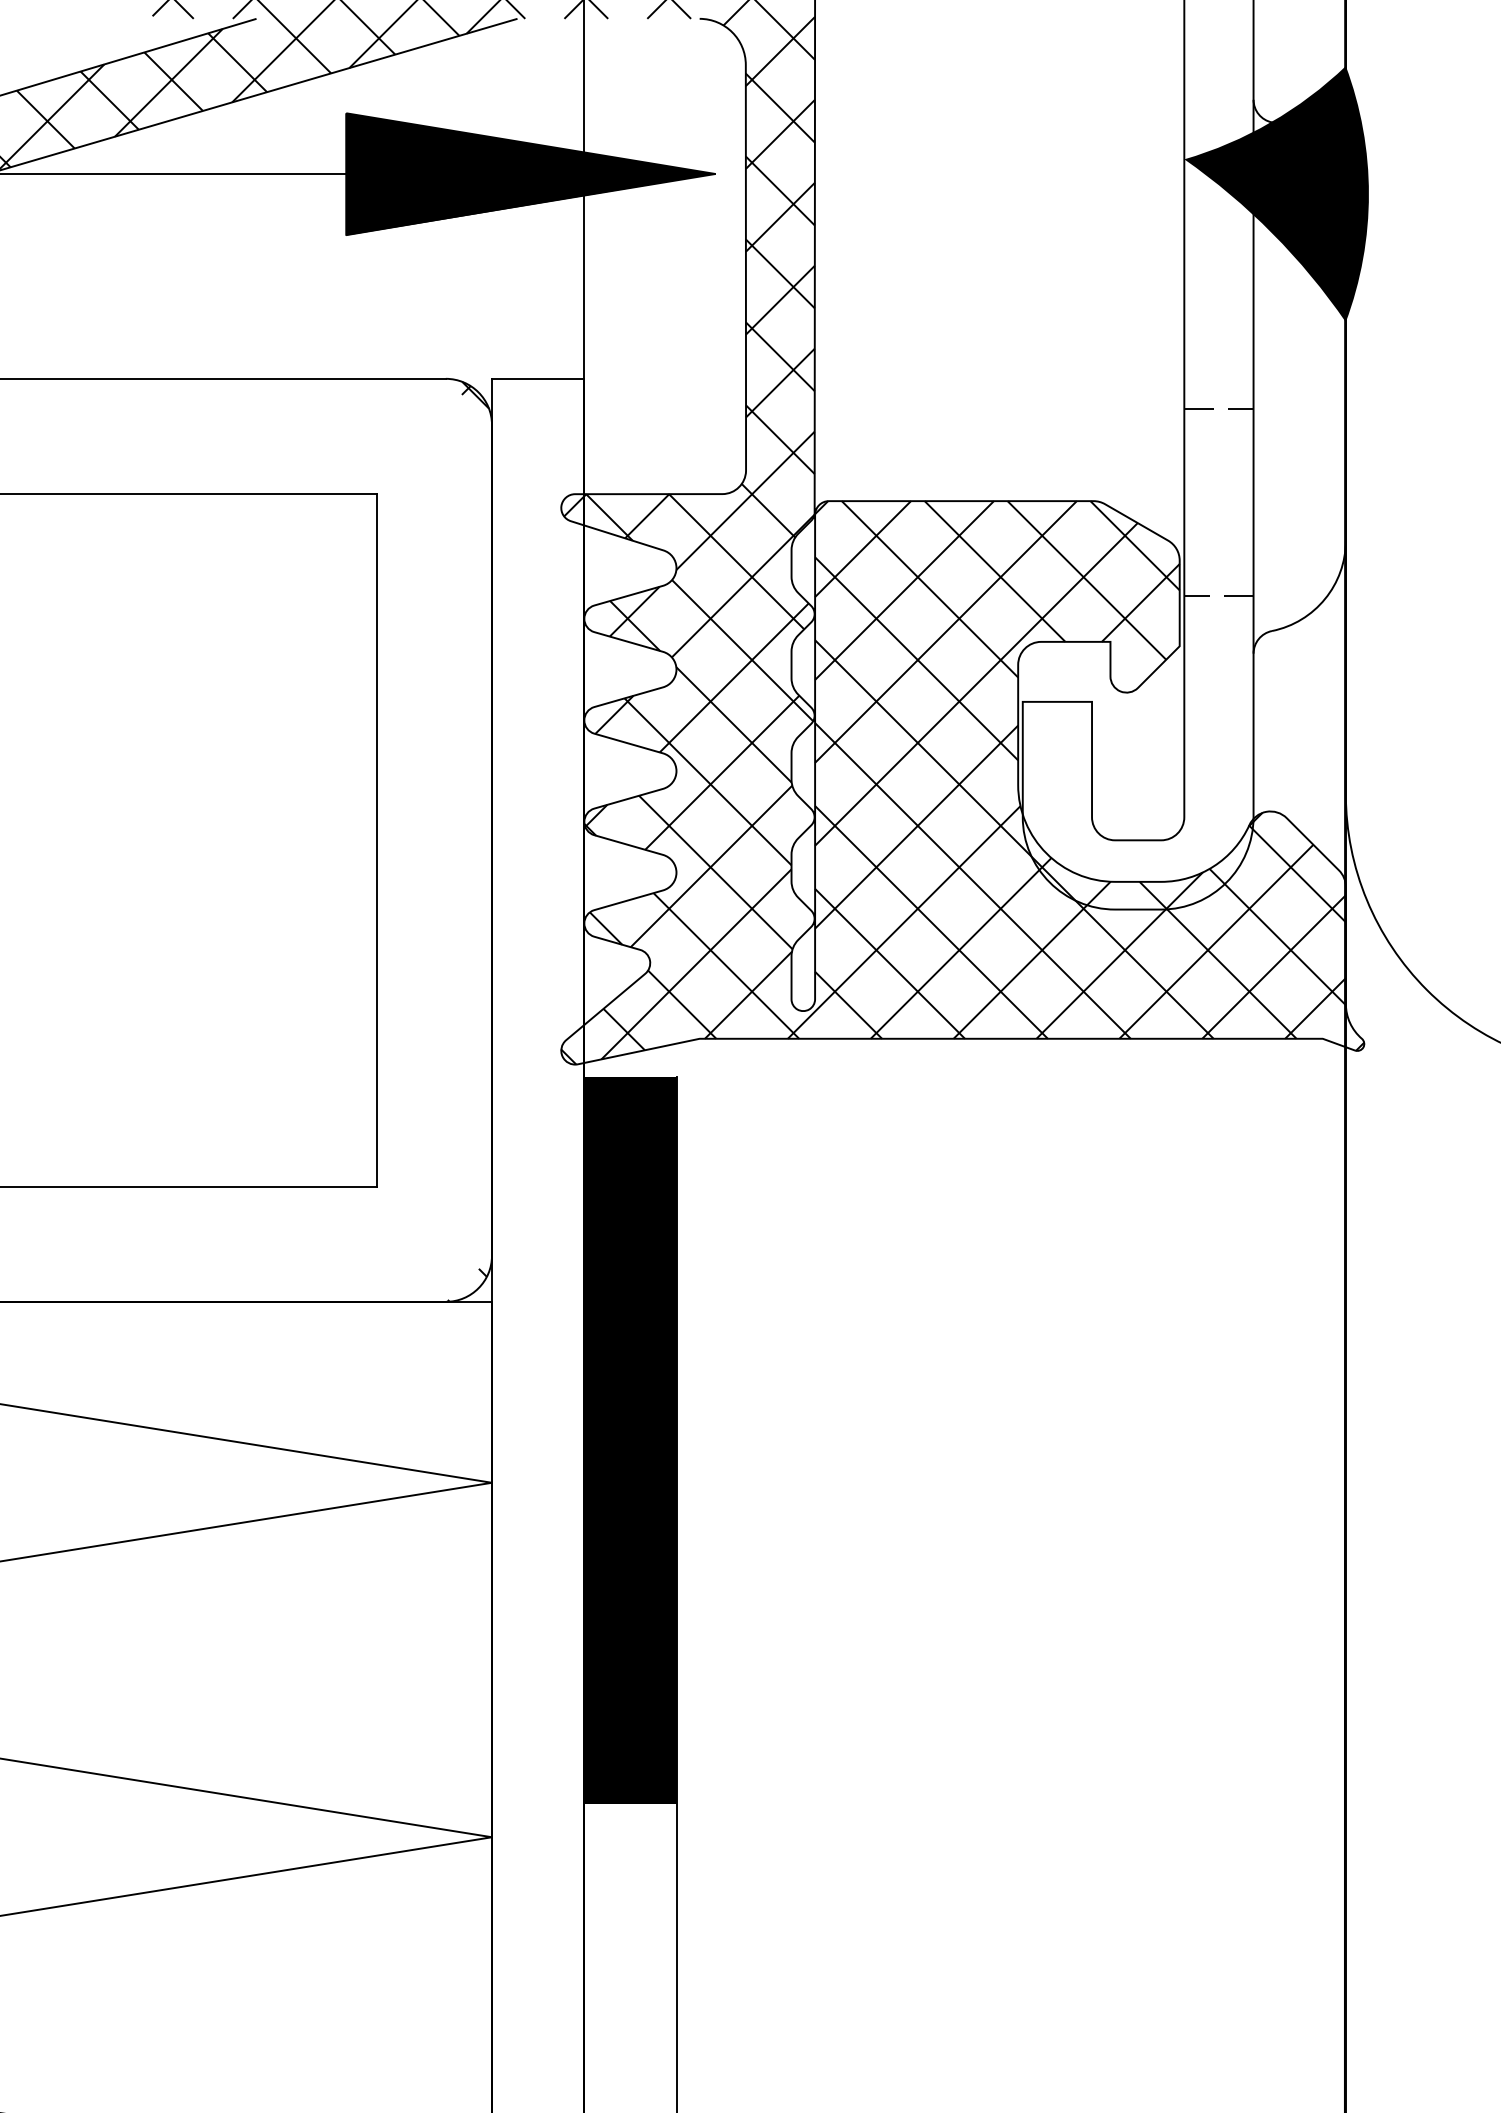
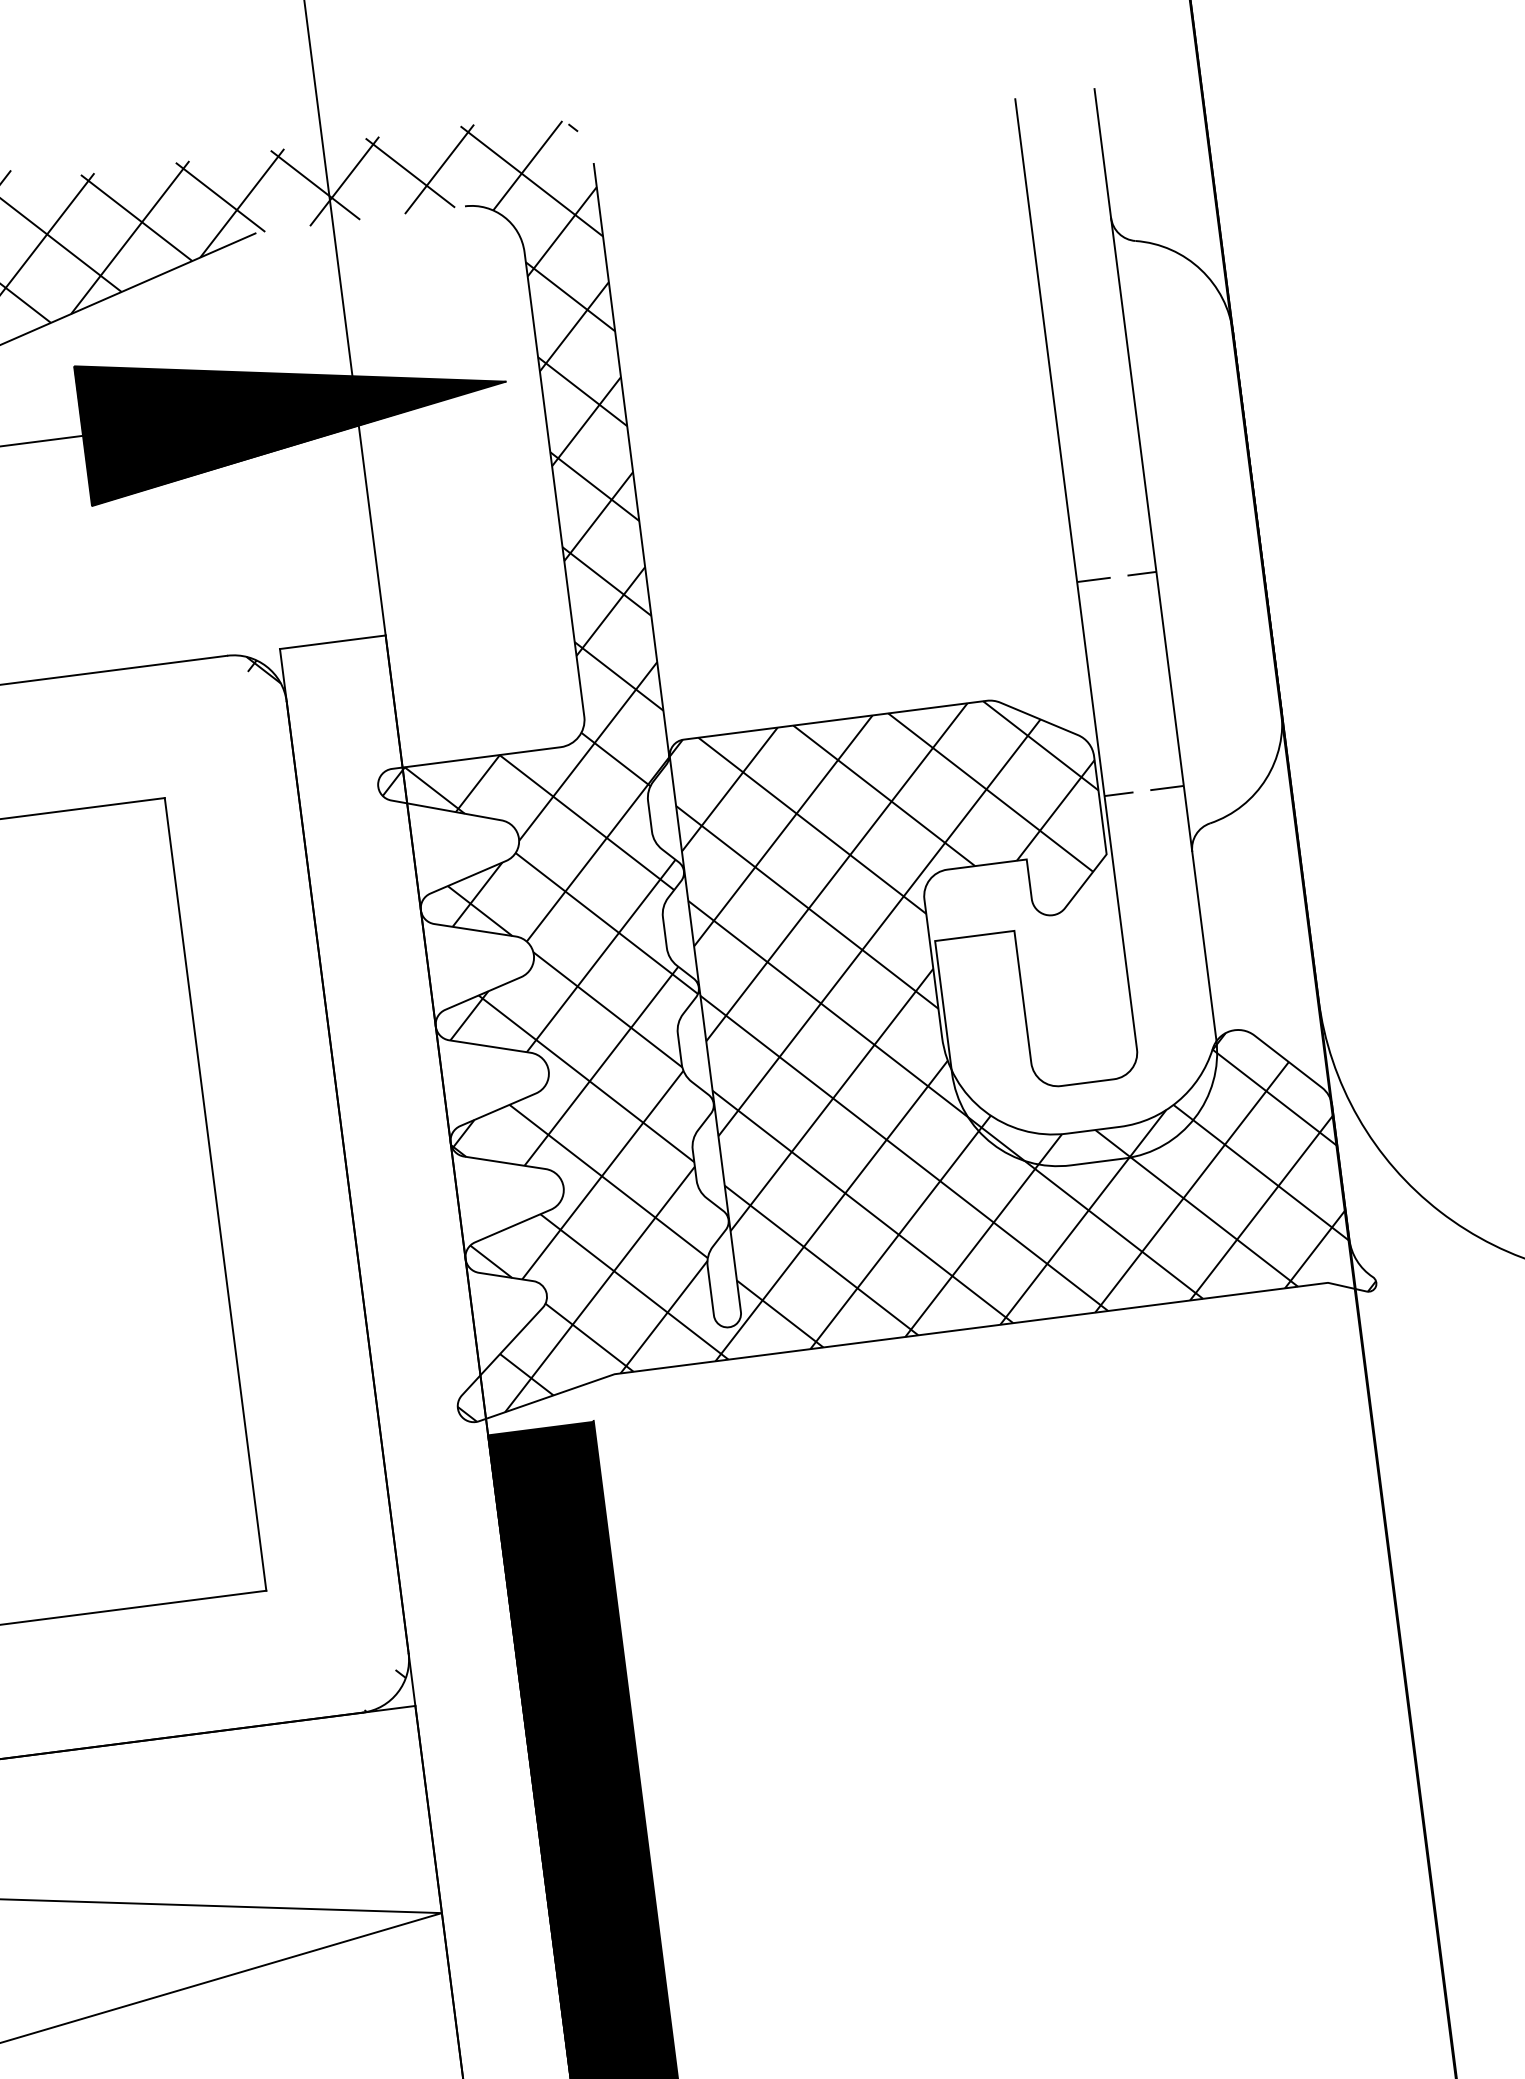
fill: (1276, 194) -> (1151, 322), removed

